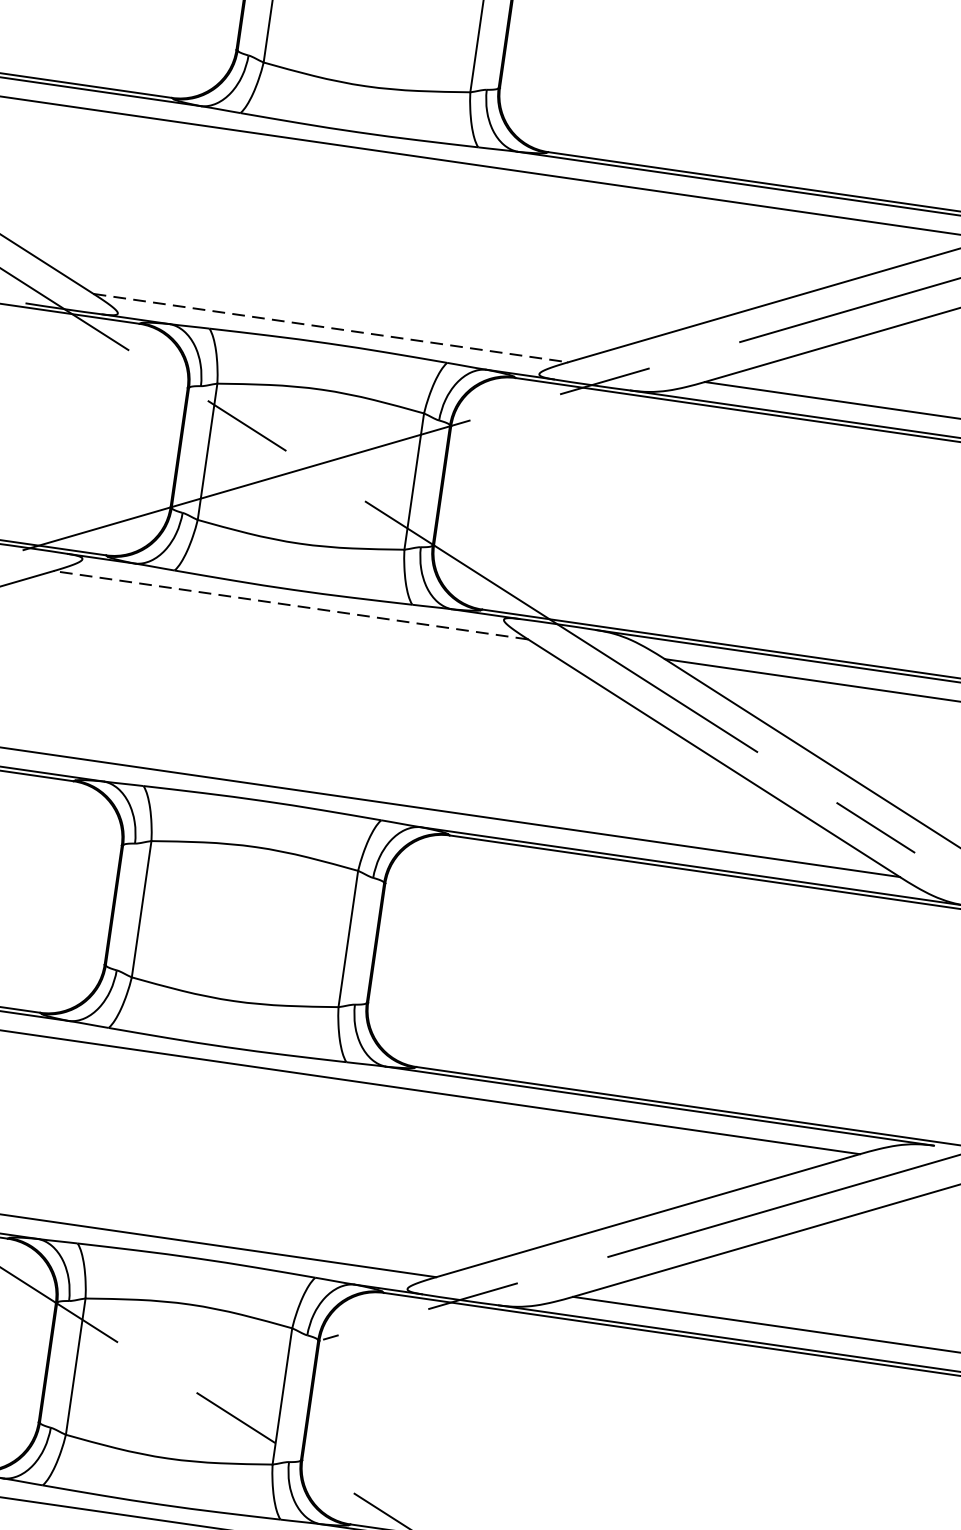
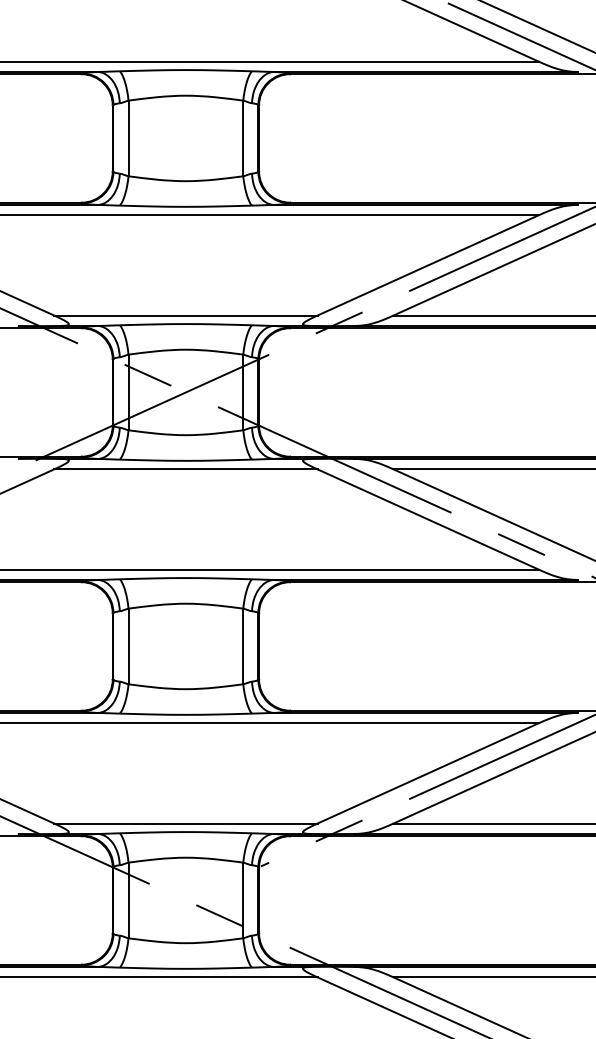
line: (330, 327) -> (185, 315), dashed -> solid
line: (290, 605) -> (185, 469), dashed -> solid

